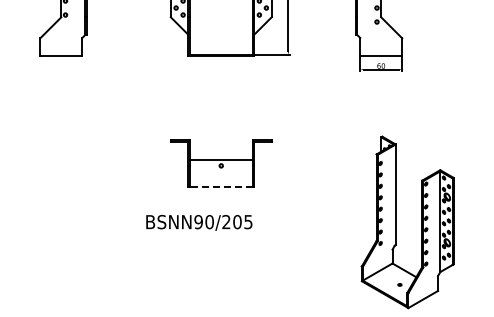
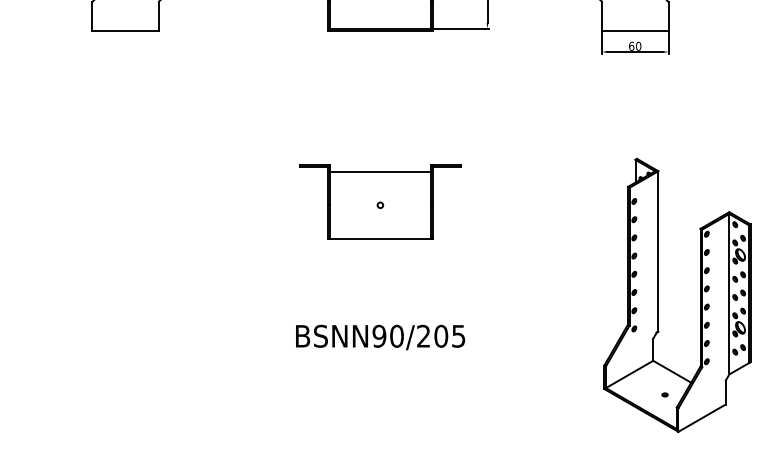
line: (220, 159) -> (379, 171), moved
line: (220, 186) -> (379, 238), dashed -> solid
text: (199, 222) -> (380, 336), moved

